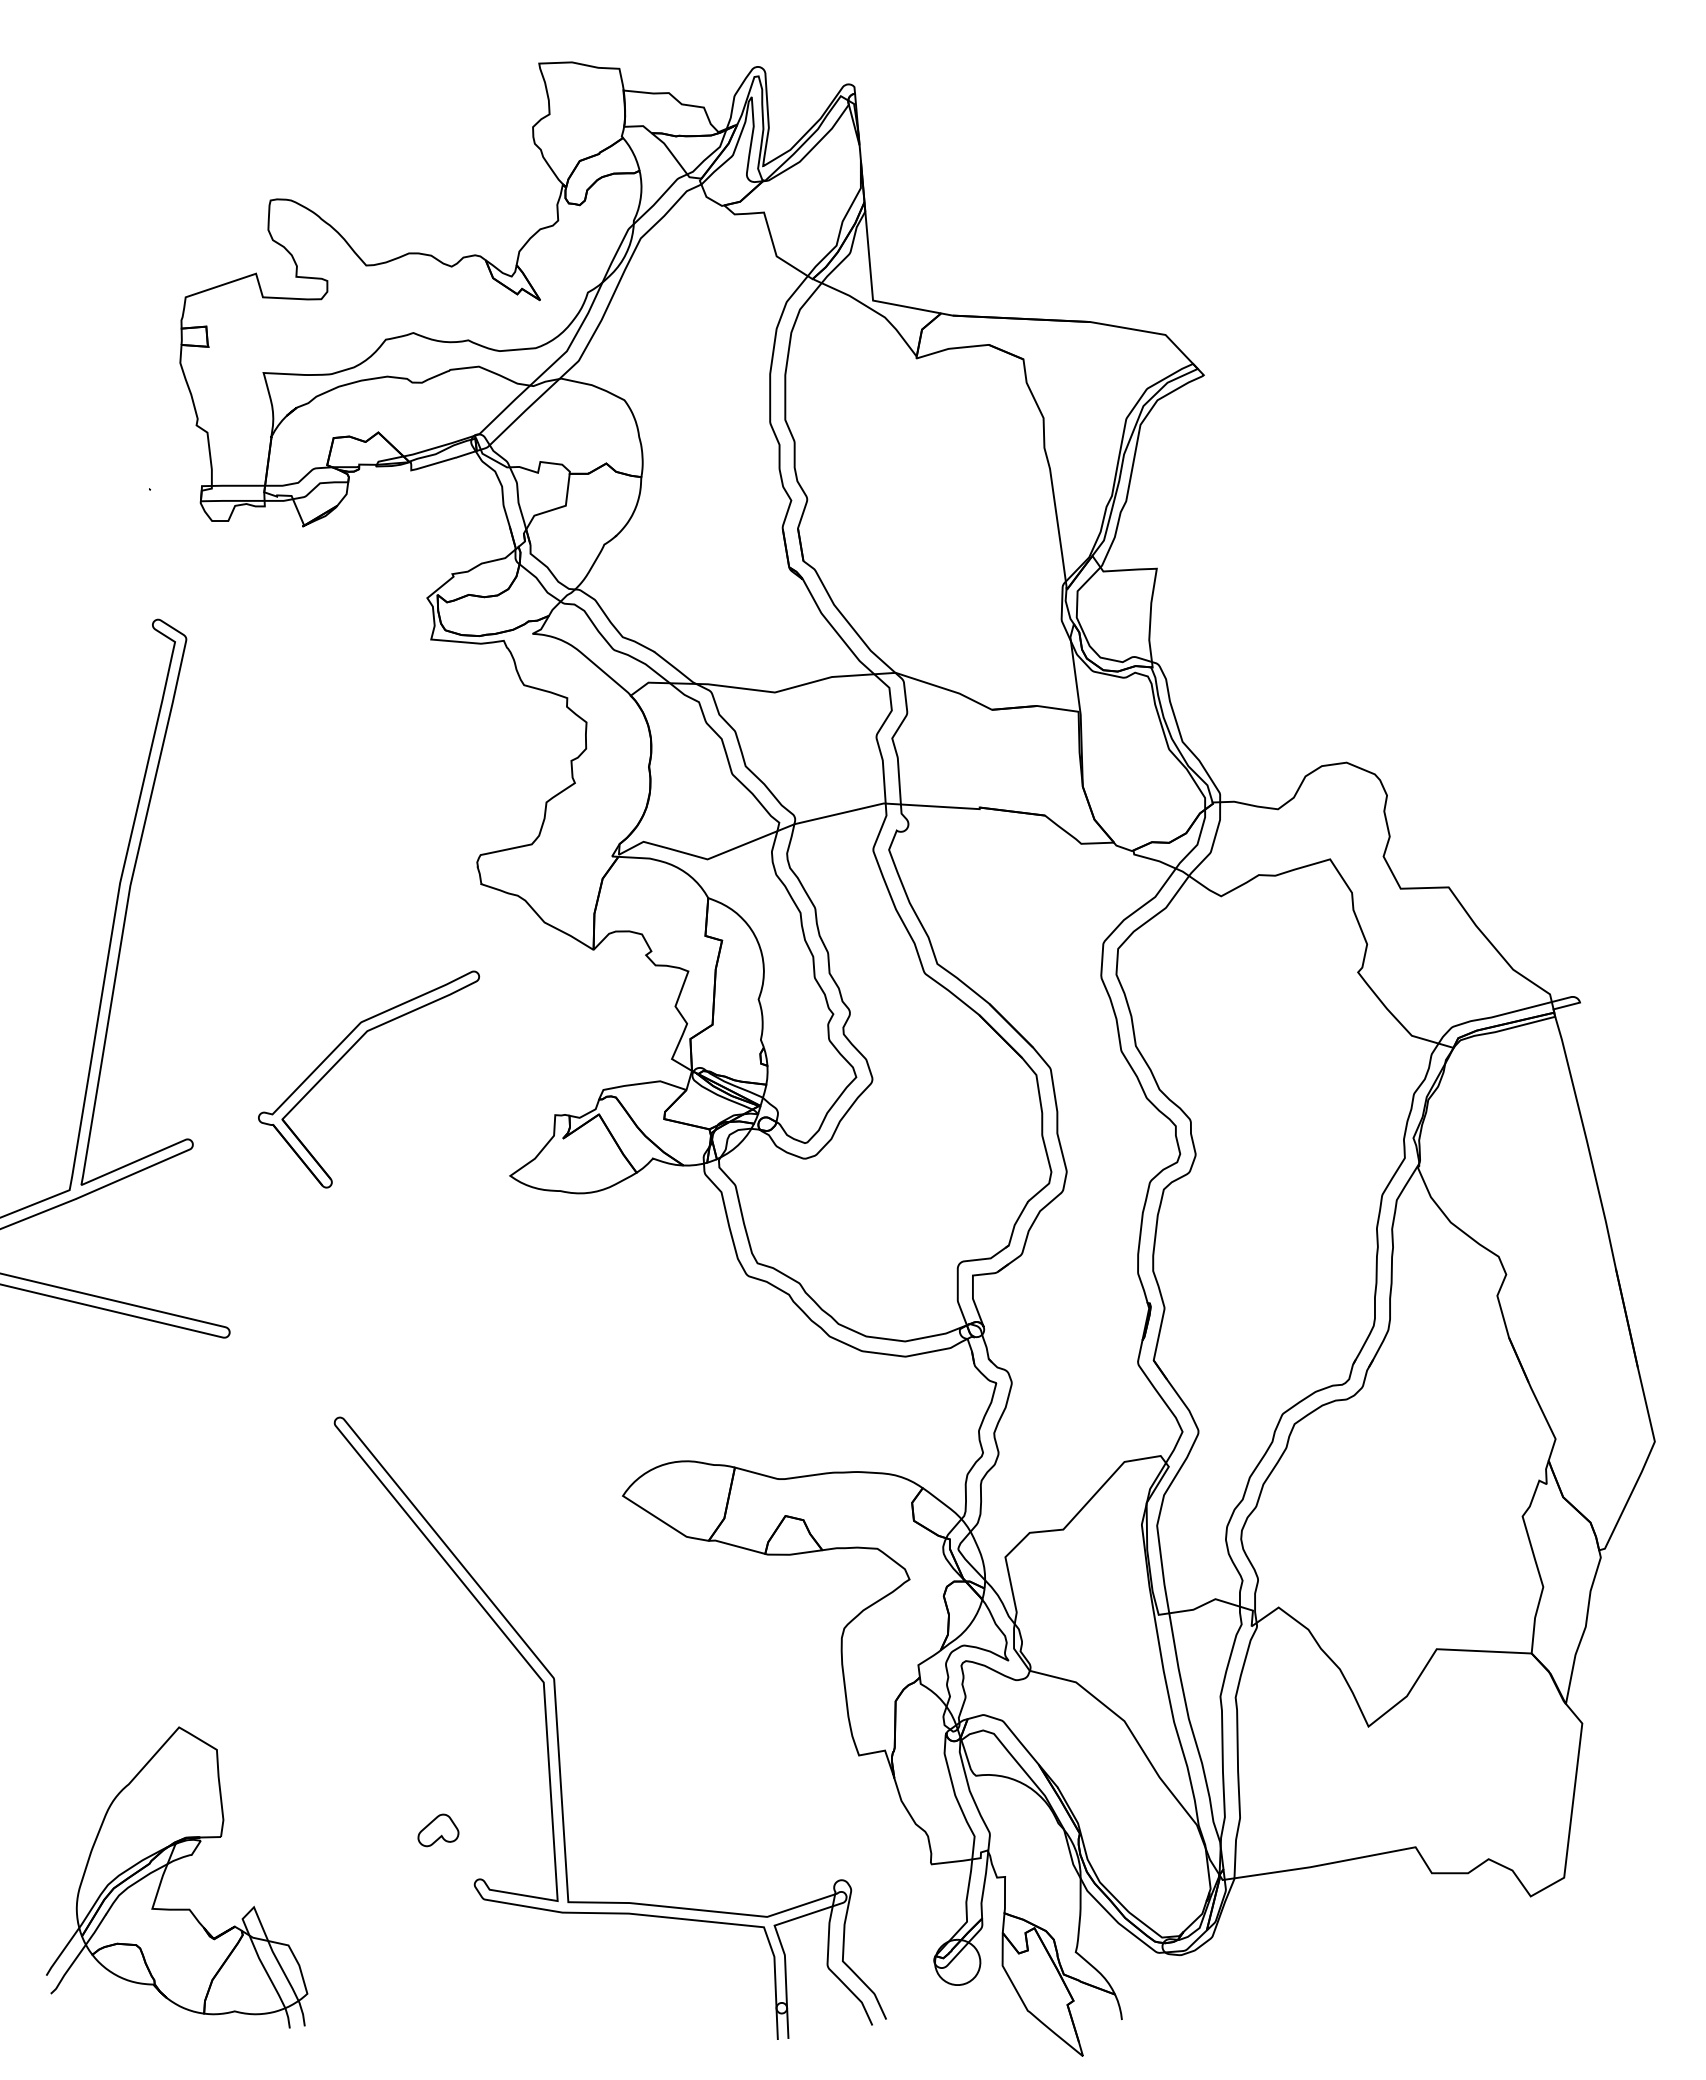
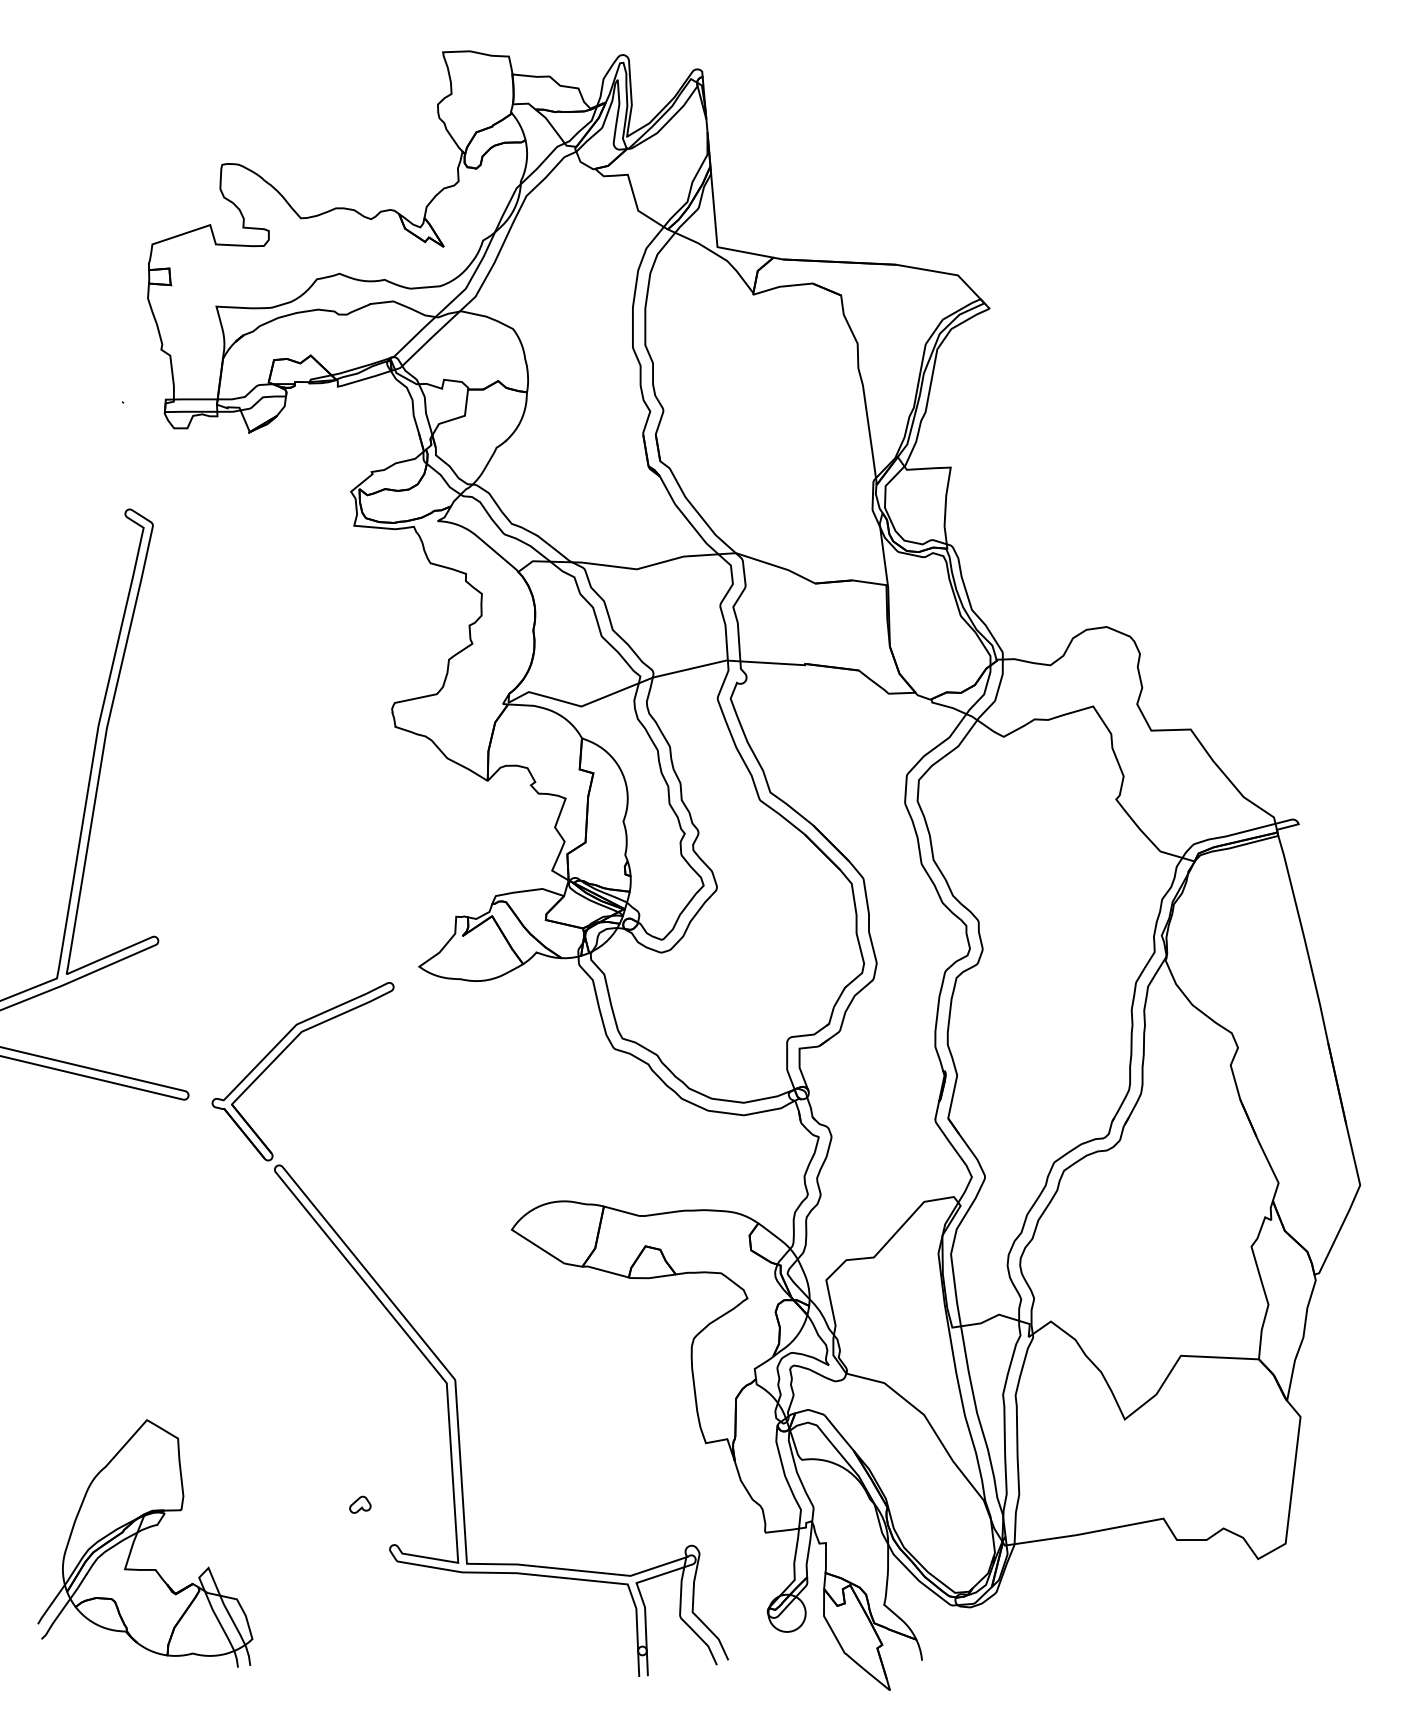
part: (345, 1055) -> (283, 1051), moved
part: (438, 1830) -> (360, 1504), size x0.62

